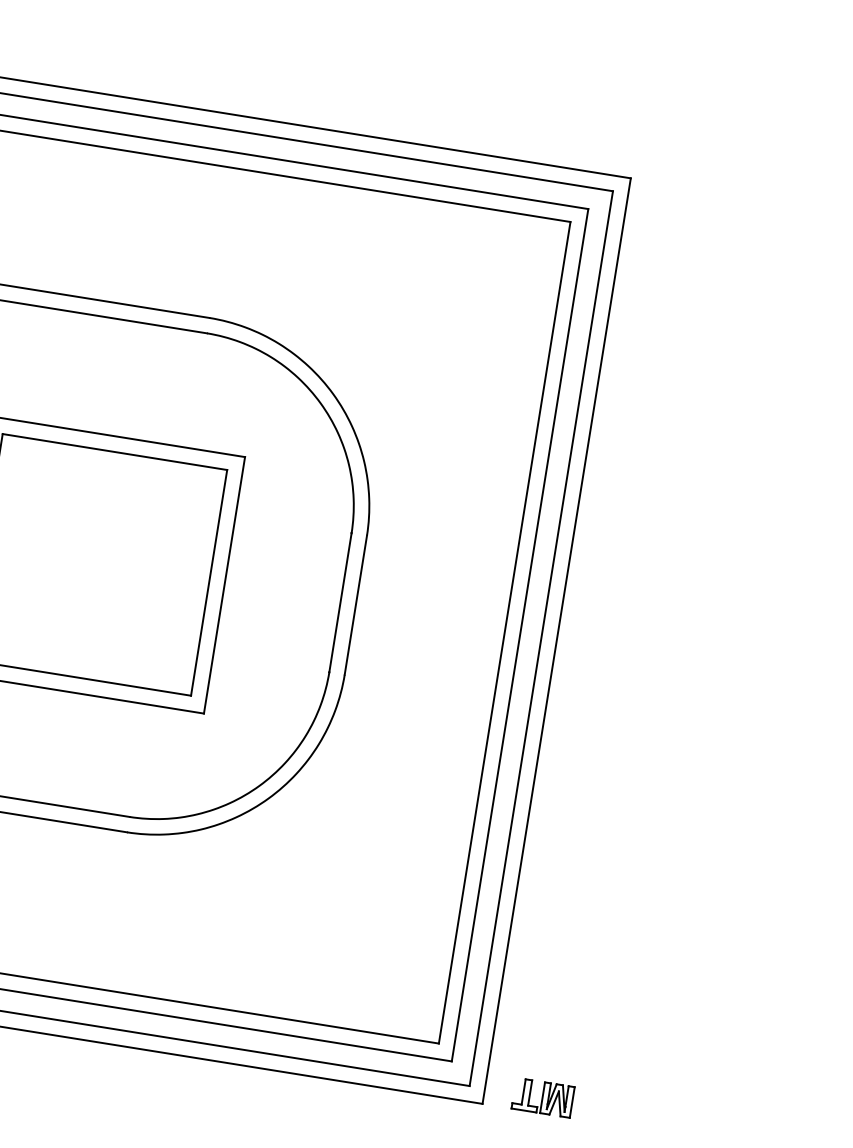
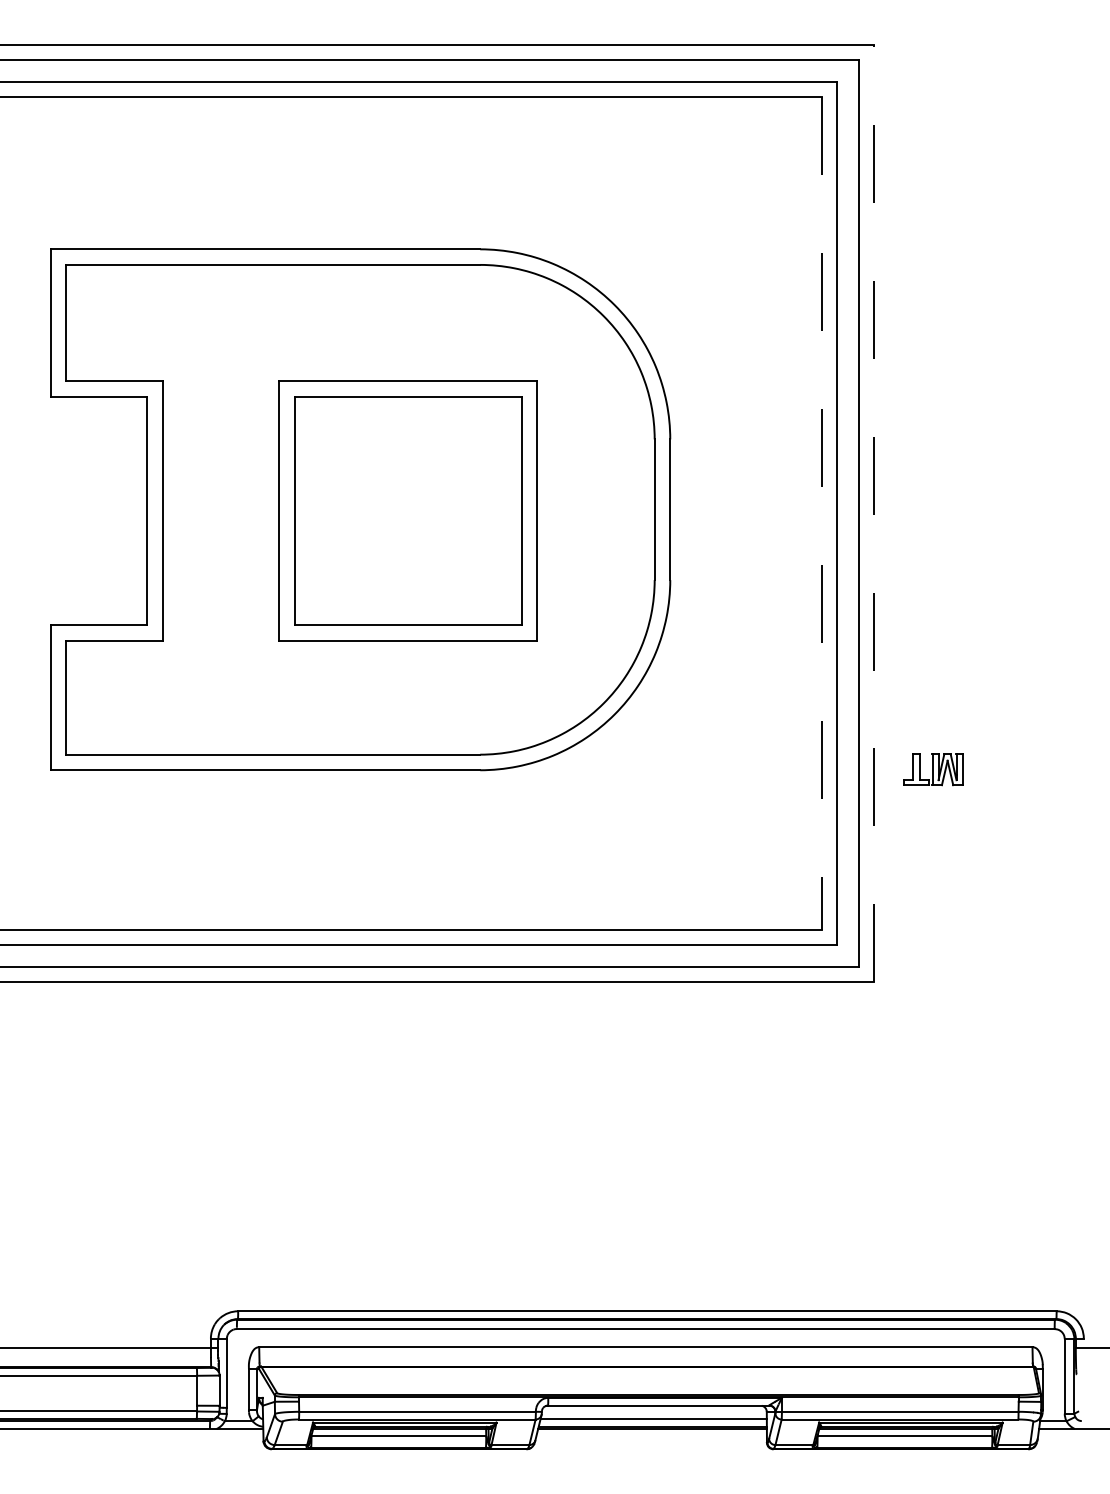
line: (504, 633) -> (821, 514), solid -> dashed
line: (556, 641) -> (874, 513), solid -> dashed
part: (543, 1097) -> (933, 769), moved

